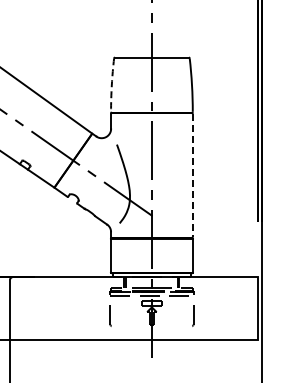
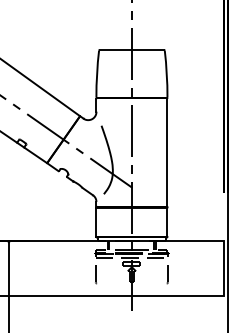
arc: (111, 85) -> (96, 74), dashed -> solid
line: (192, 175) -> (167, 152), dashed -> solid

